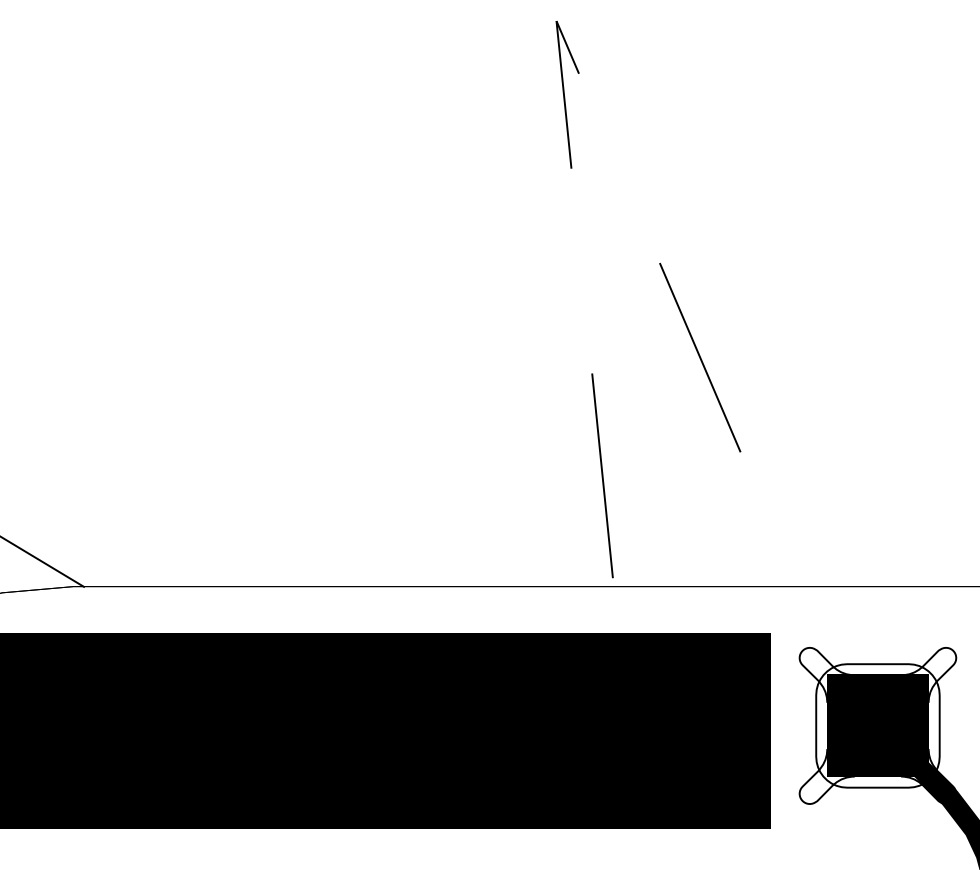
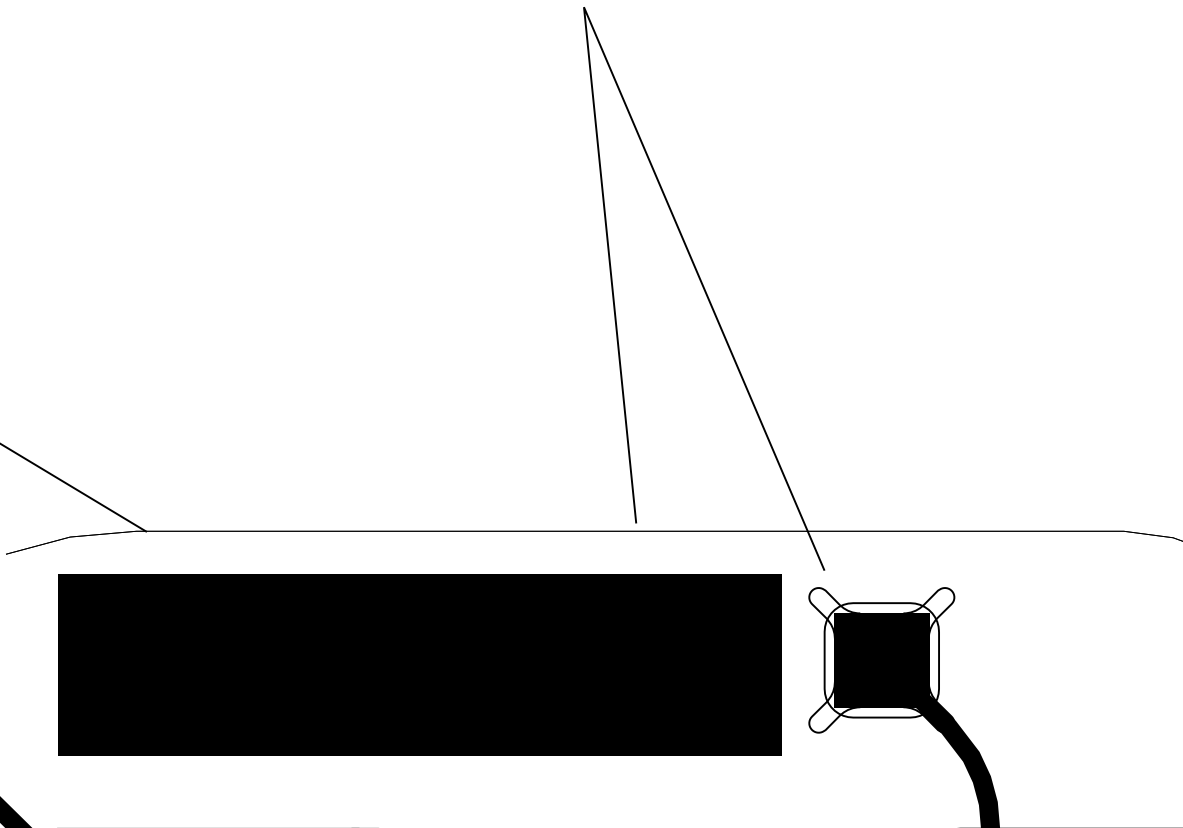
line: (576, 67) -> (602, 50), dashed -> solid

